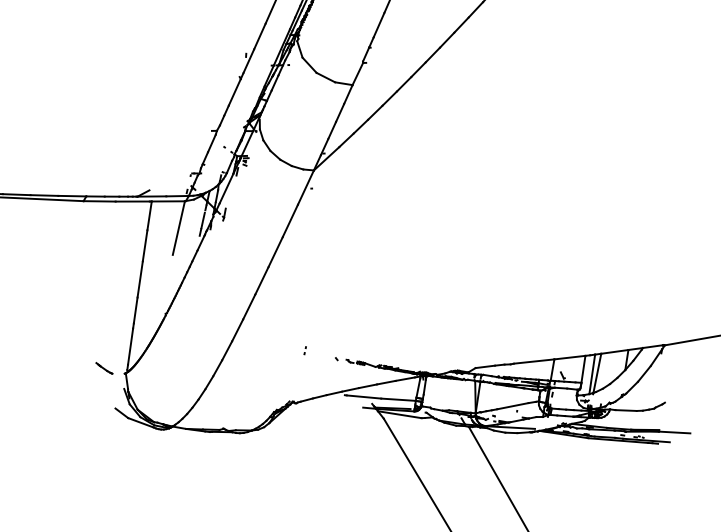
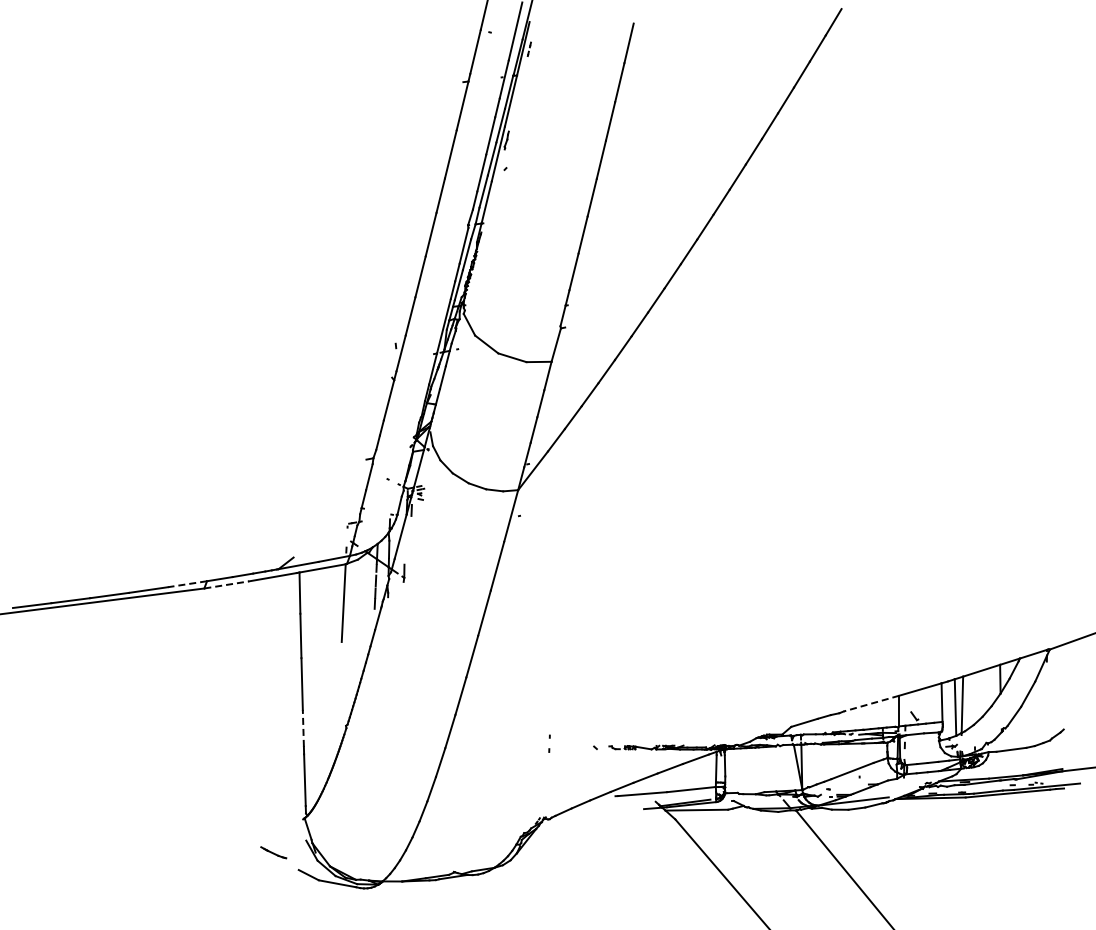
line: (72, 196) -> (187, 584), solid -> dashed
line: (99, 201) -> (226, 584), solid -> dashed
line: (135, 309) -> (303, 727), solid -> dashed
part: (305, 350) -> (549, 743), size x1.6
line: (534, 361) -> (871, 703), solid -> dashed
line: (104, 368) -> (273, 852), moved

